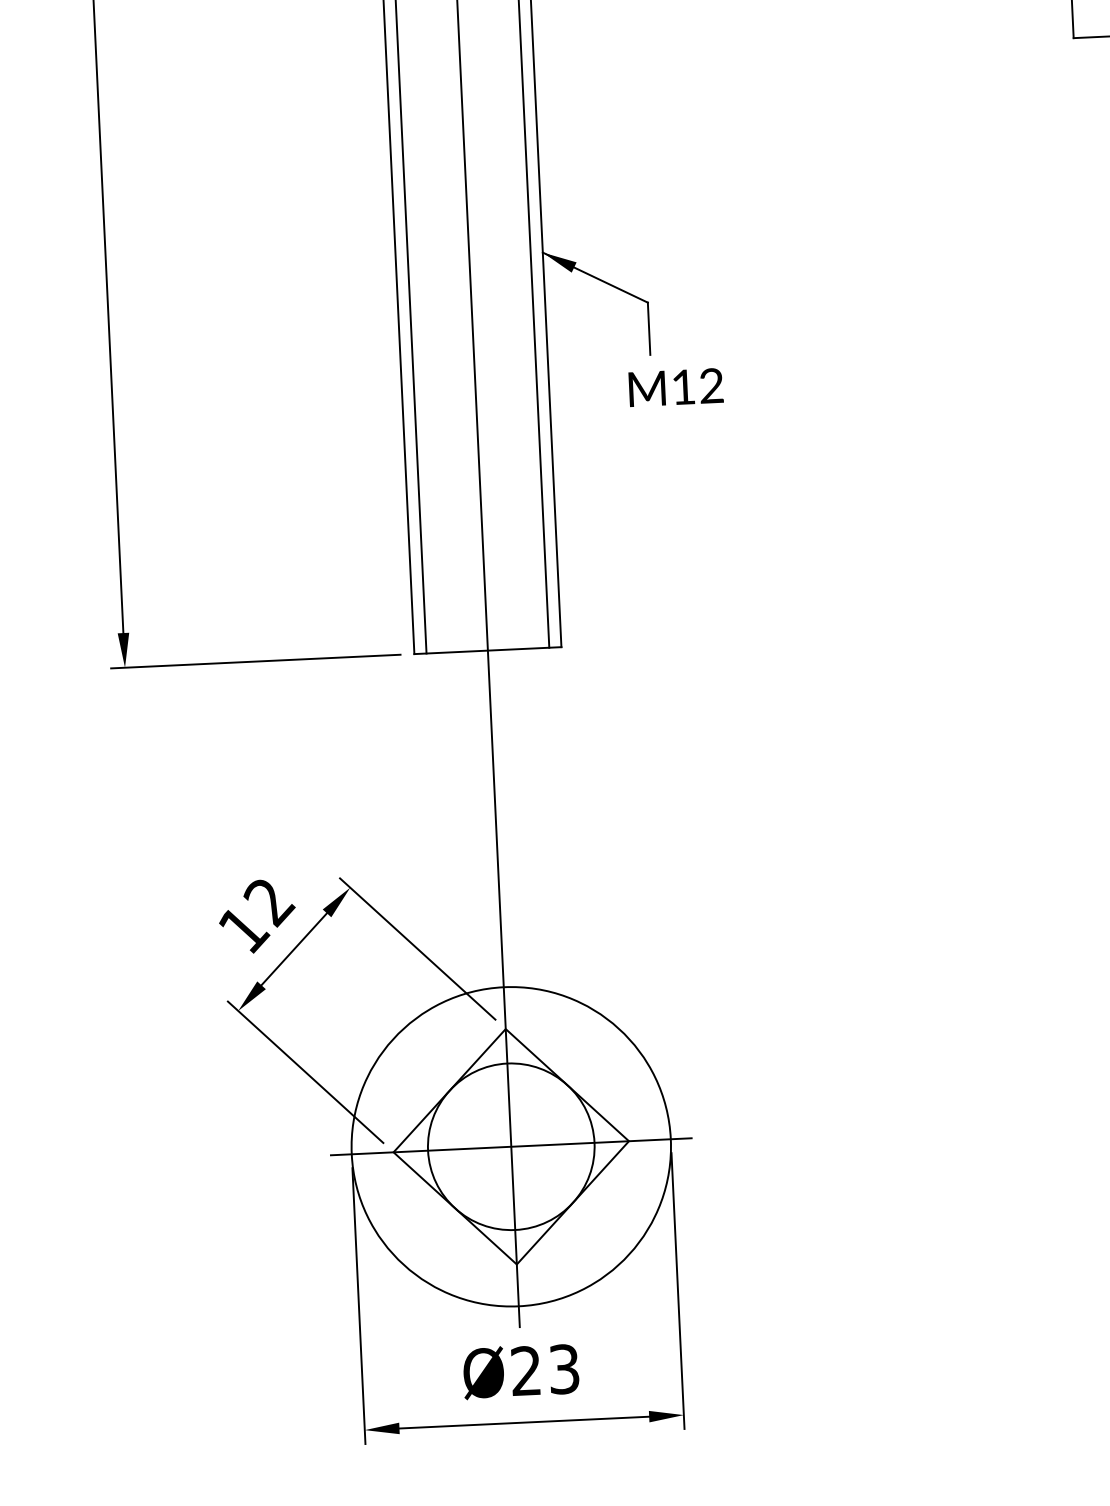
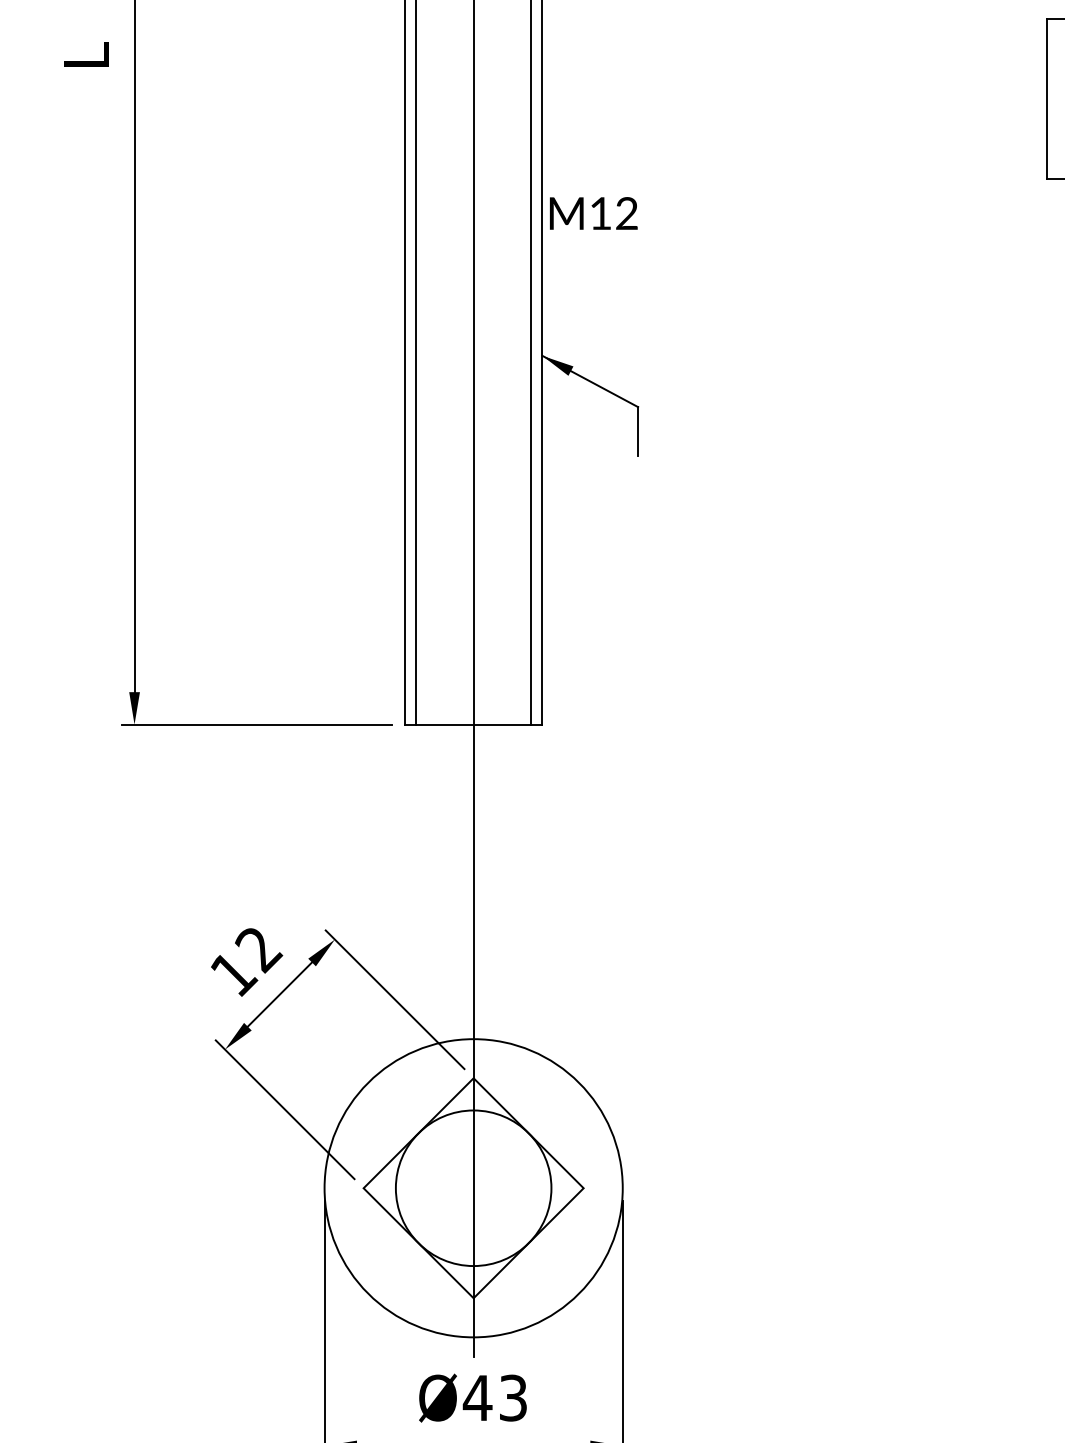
text: (675, 387) -> (593, 213), moved
line: (511, 1147) -> (473, 1188), removed
text: (525, 1370) -> (477, 1397), Ø23 -> Ø43

